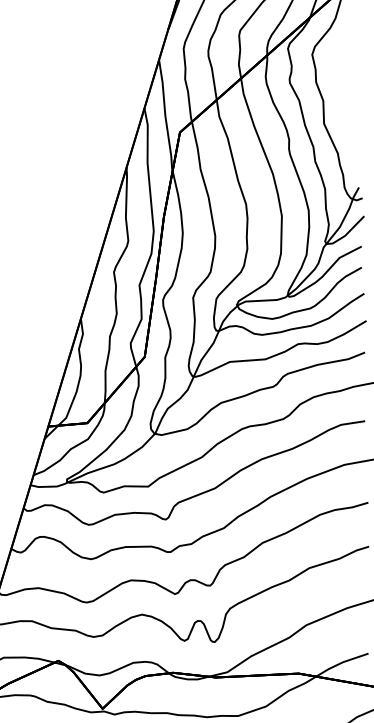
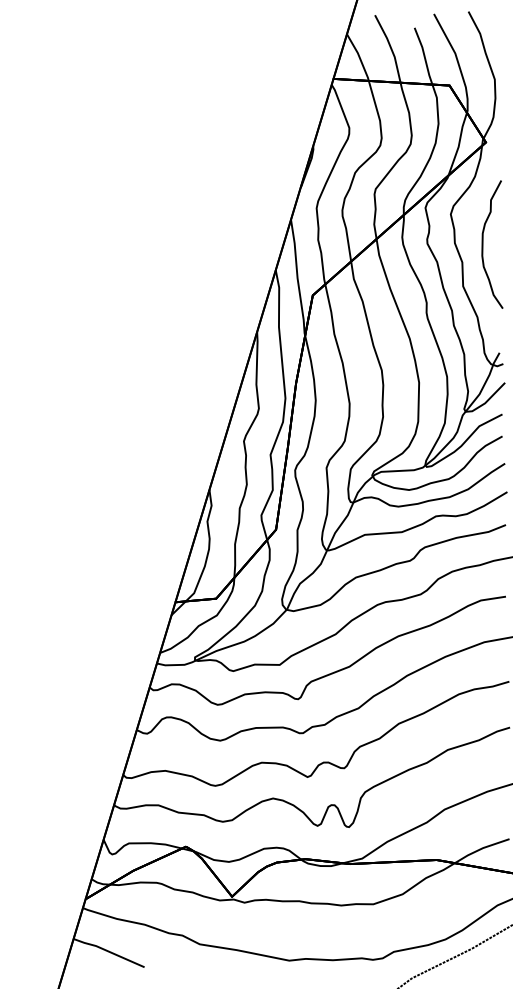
curve: (343, 83) -> (483, 244), added

